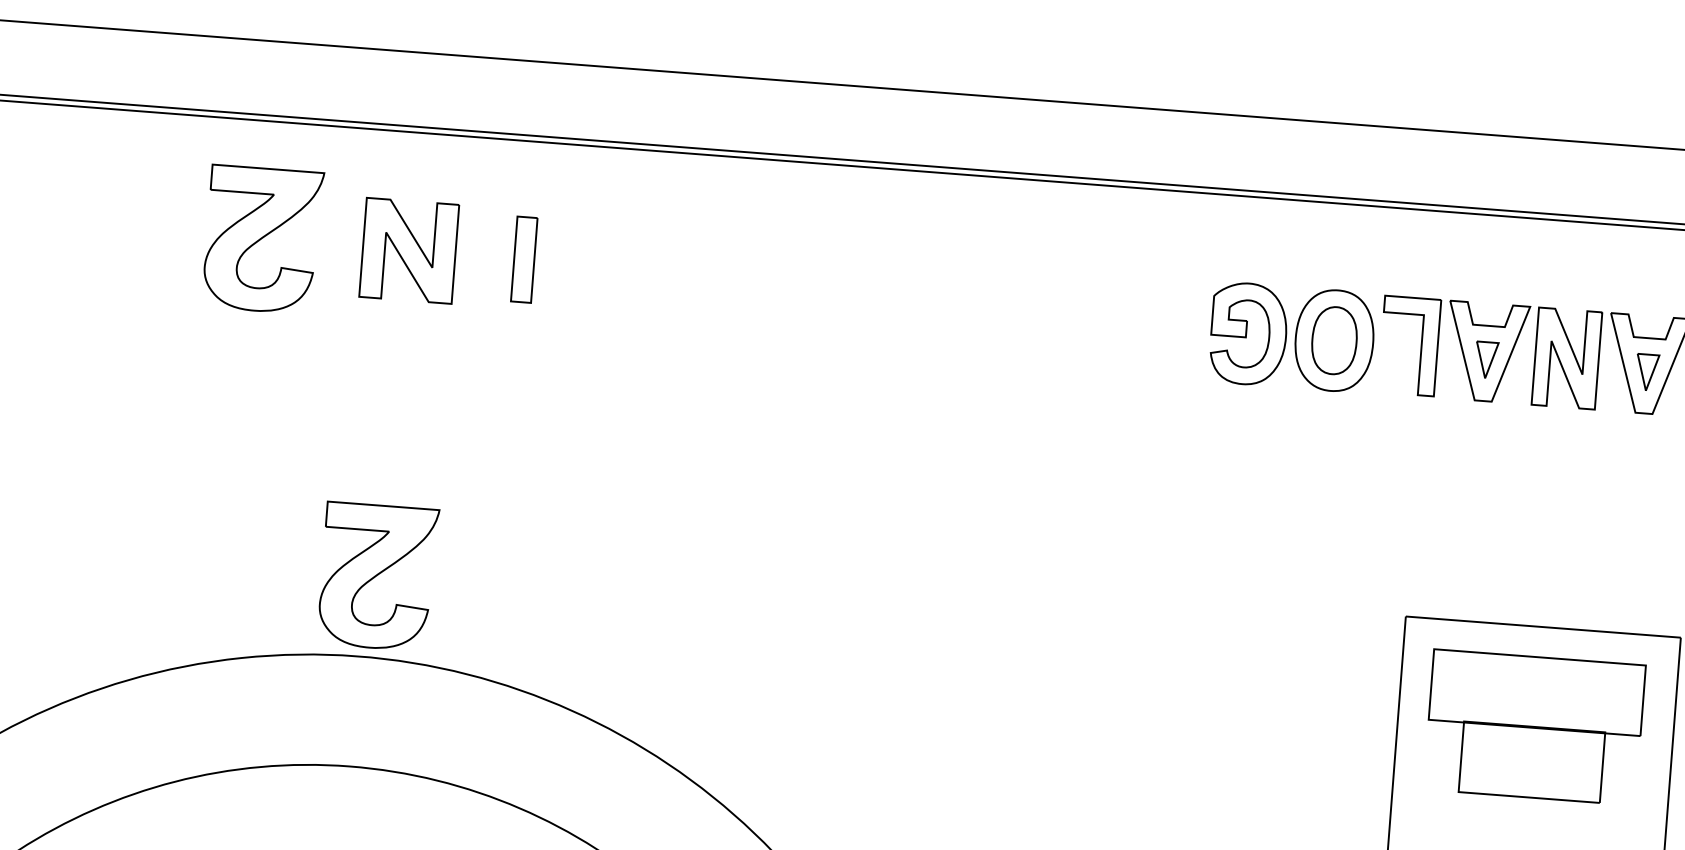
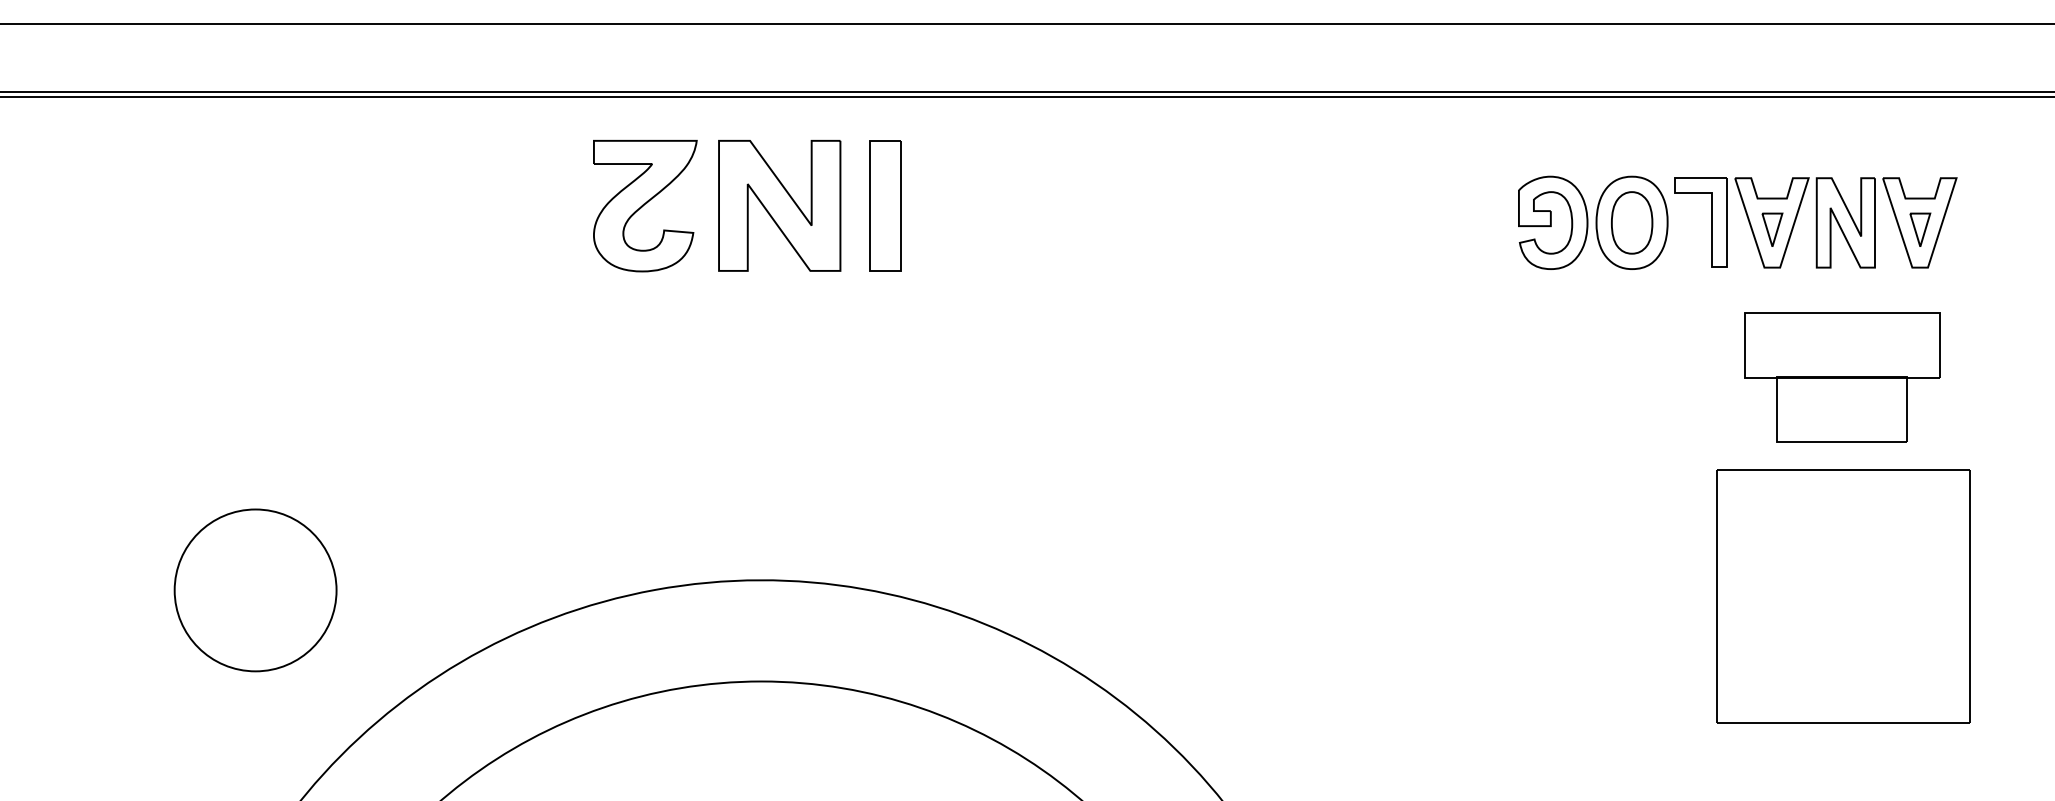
part: (408, 250) -> (779, 205), size x1.43
part: (524, 259) -> (885, 205), size x1.67
part: (378, 577) -> (774, 506), removed
part: (1534, 727) -> (1842, 377), moved

